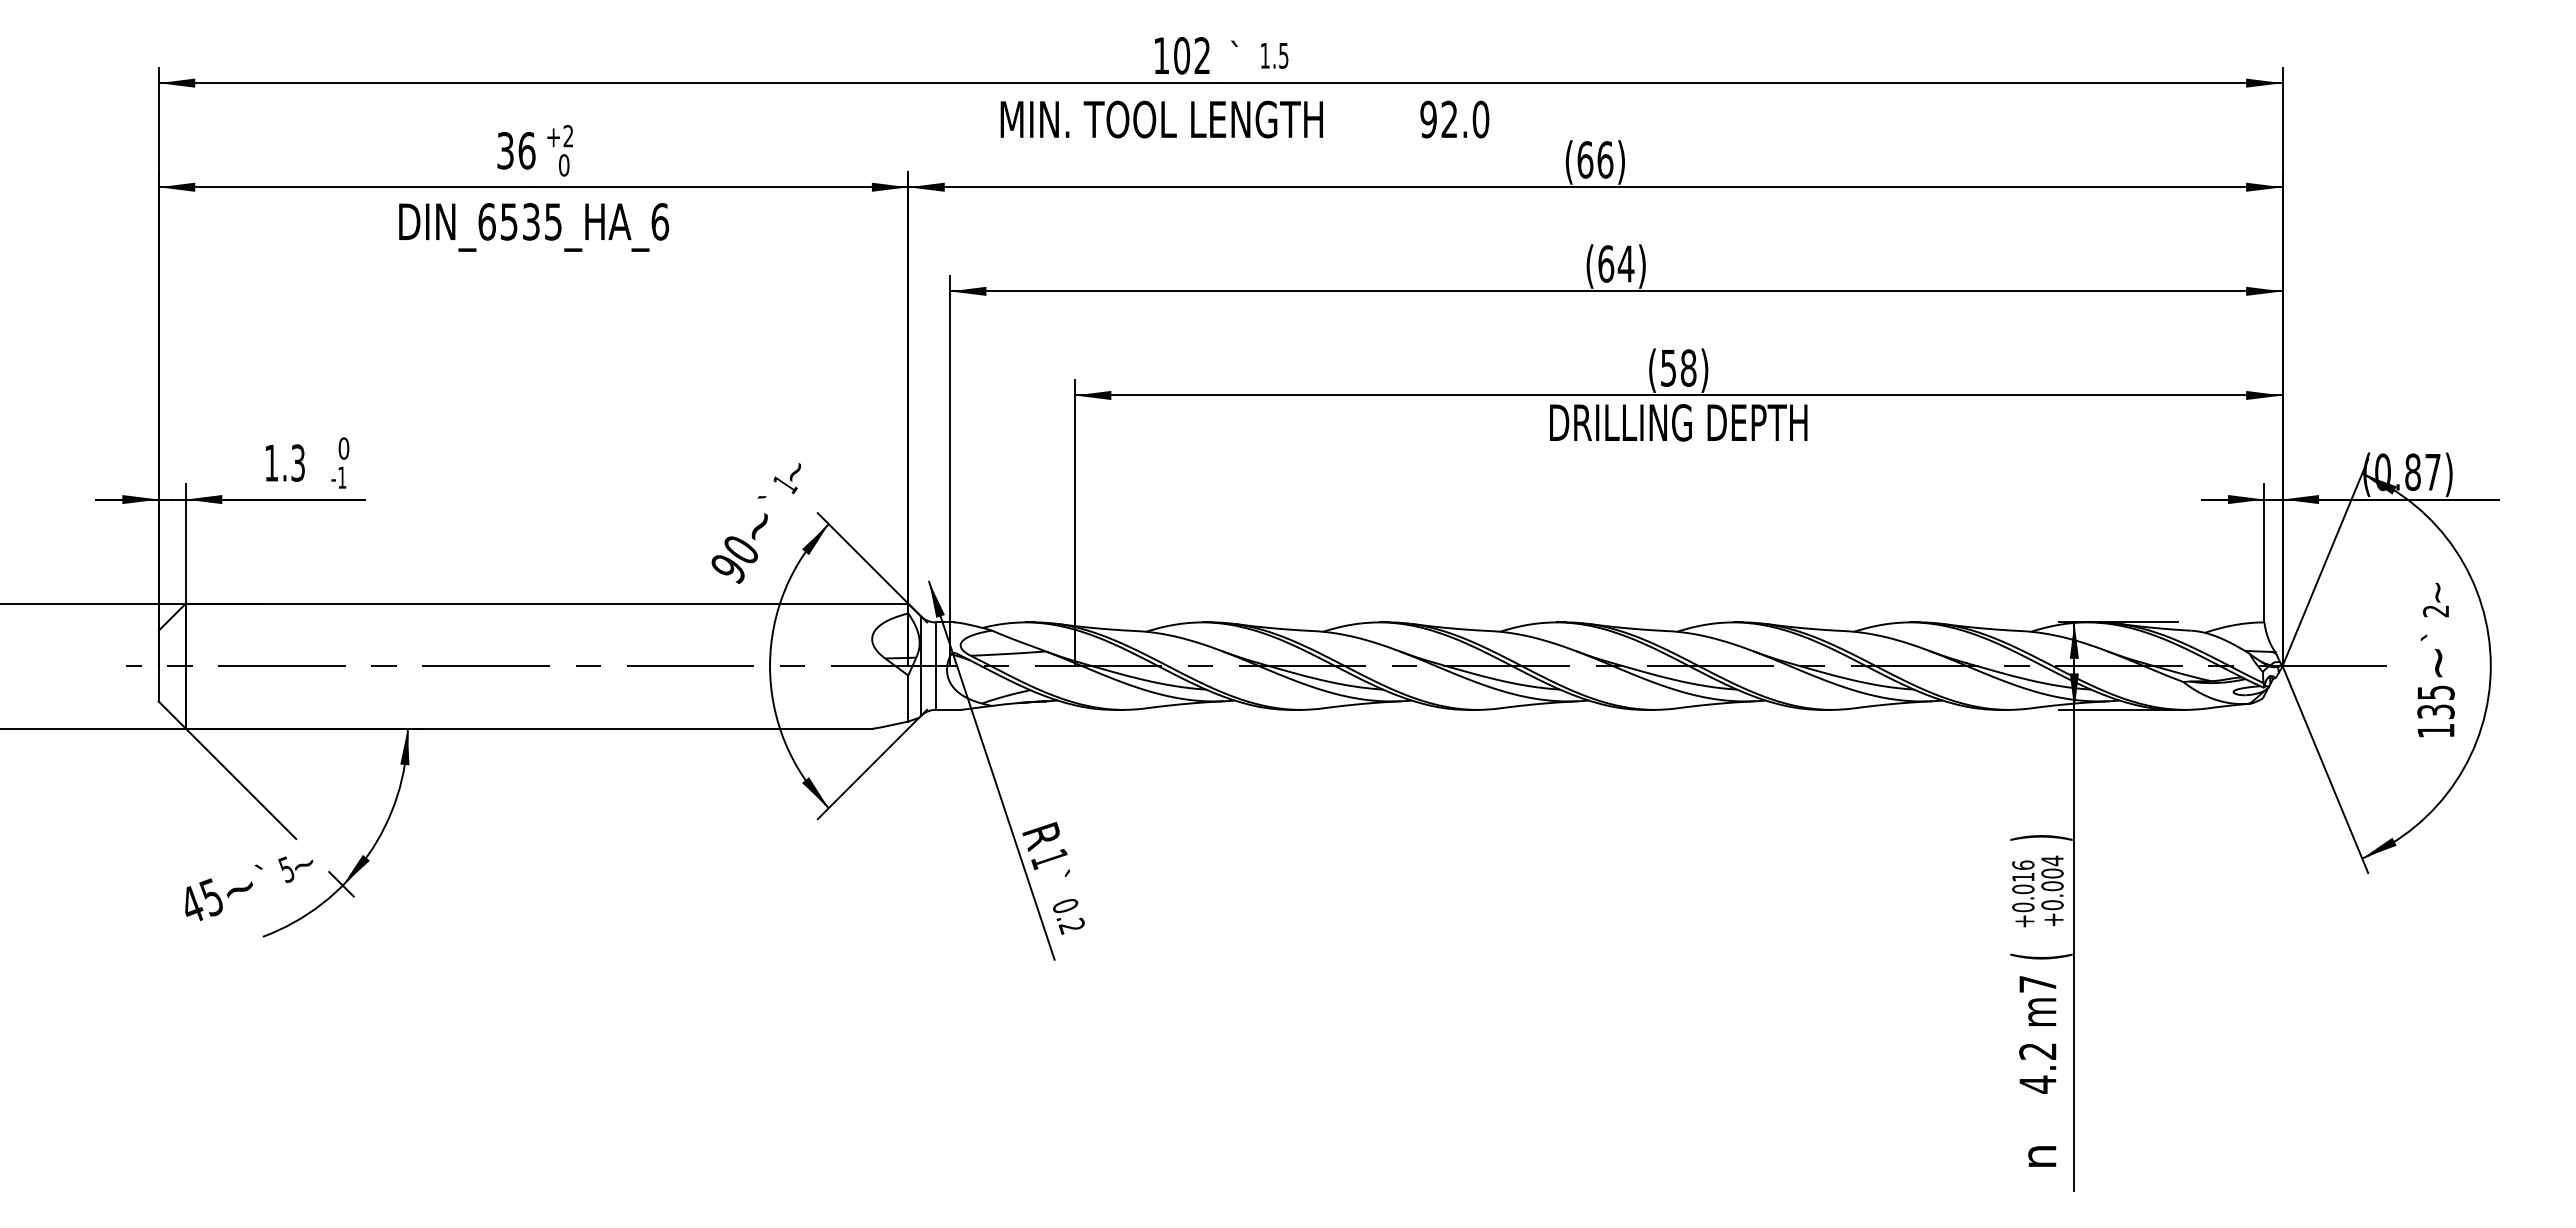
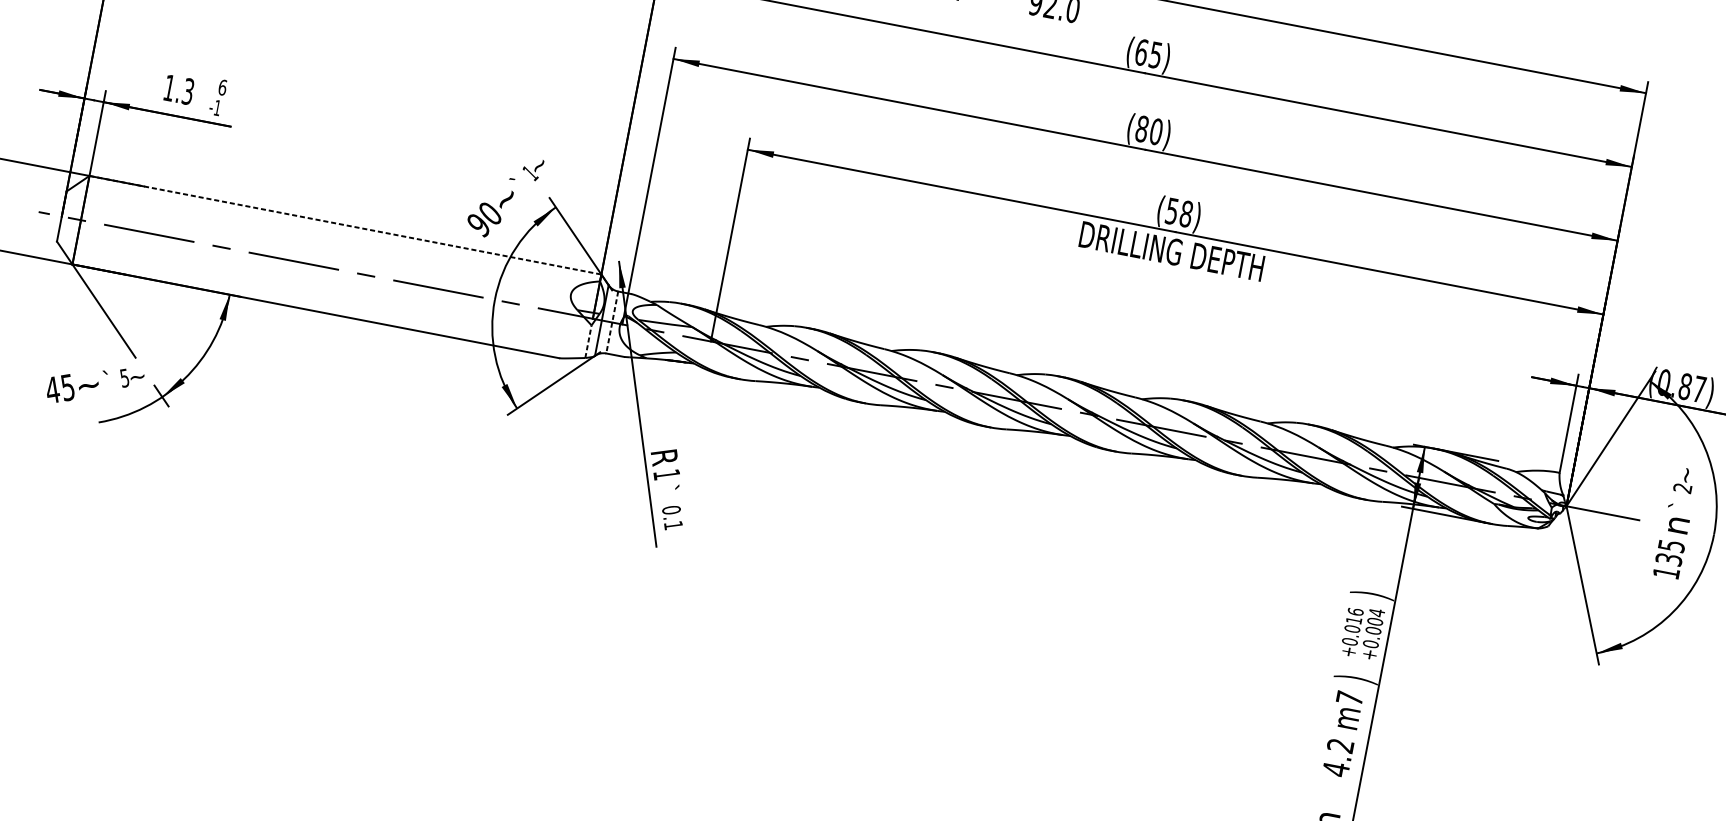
text: (1605, 159) -> (1155, 54), (66) -> (65)
text: (1616, 263) -> (1149, 130), (64) -> (80)
text: (343, 448) -> (222, 87), 0 -> 6
line: (547, 603) -> (345, 225), solid -> dashed
text: (2440, 663) -> (1678, 525), ~ -> n
line: (935, 666) -> (612, 322), solid -> dashed
line: (908, 698) -> (588, 341), solid -> dashed
text: (1071, 925) -> (673, 524), 0.2 -> 0.1
text: (2041, 956) -> (1356, 679), ( -> )

